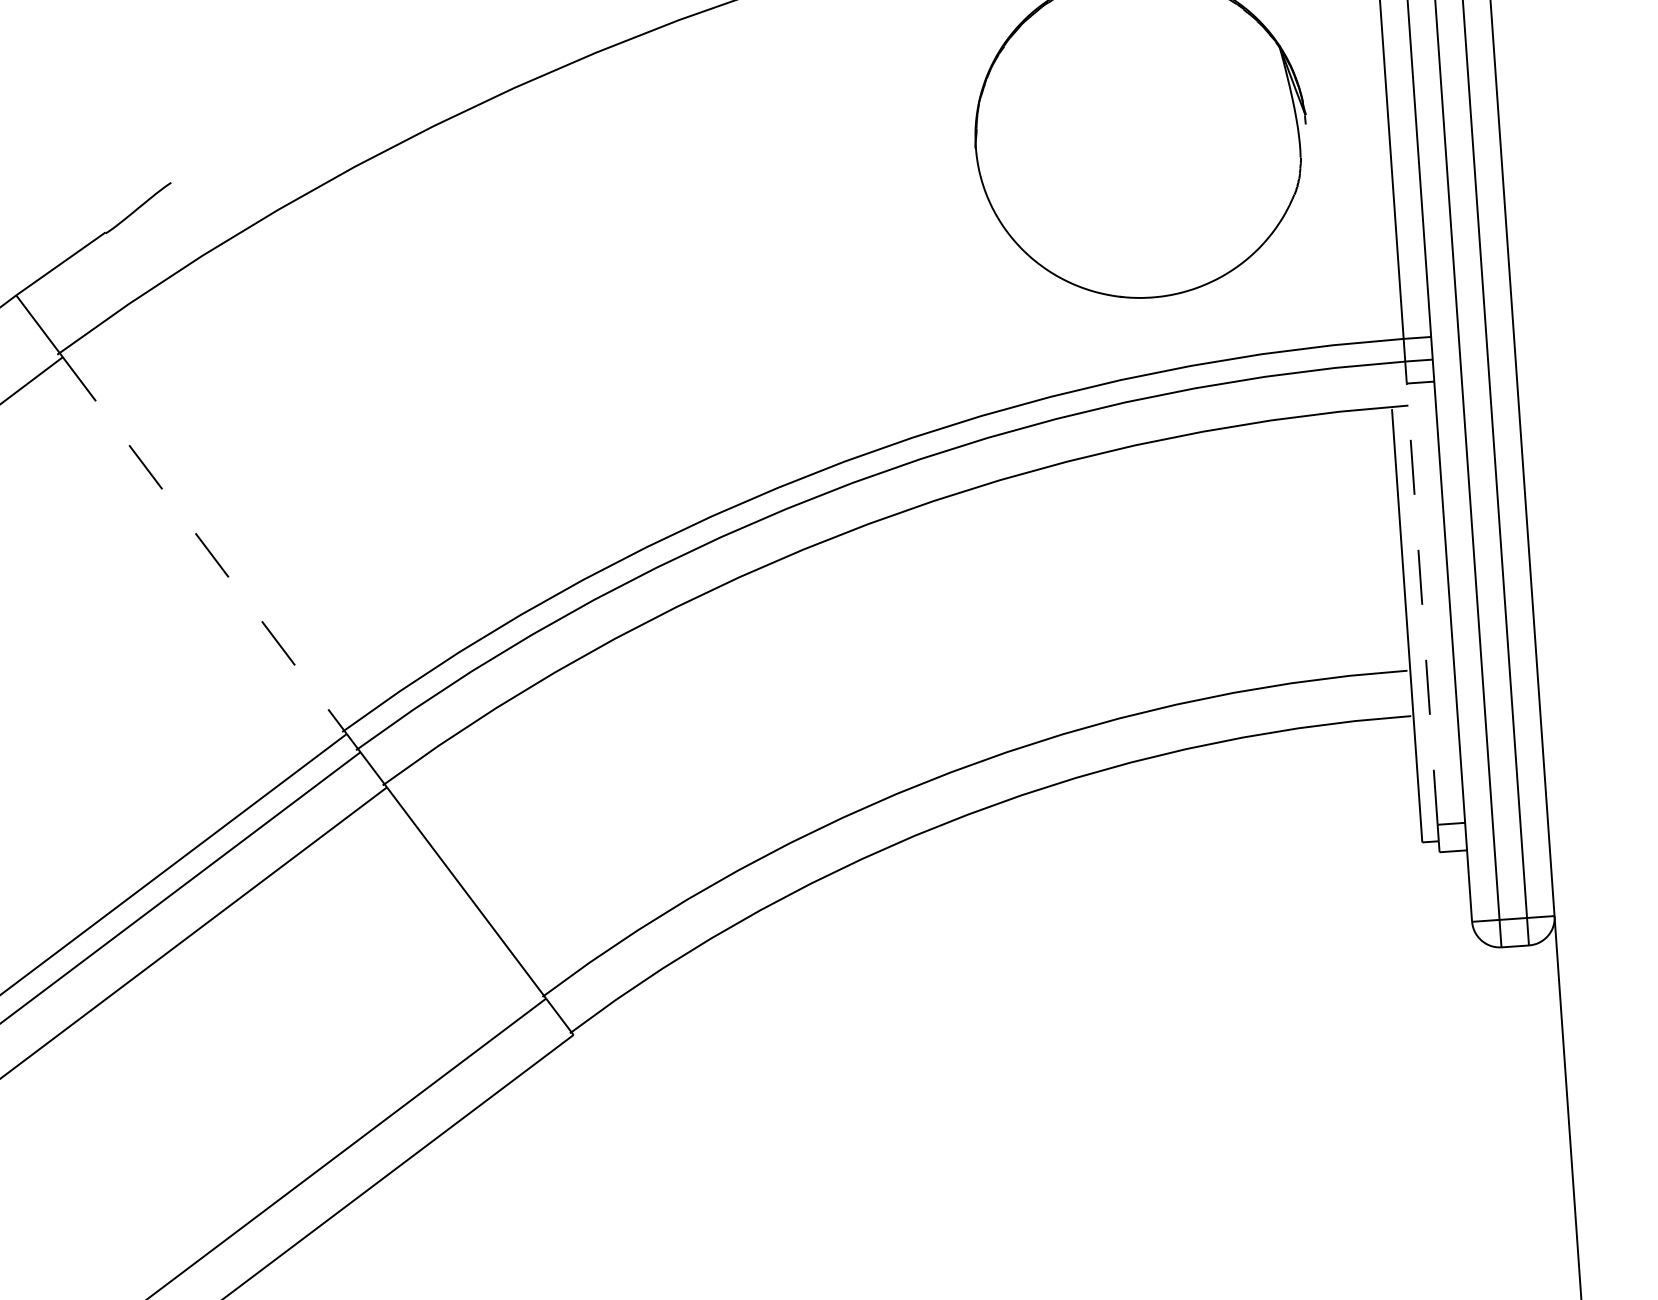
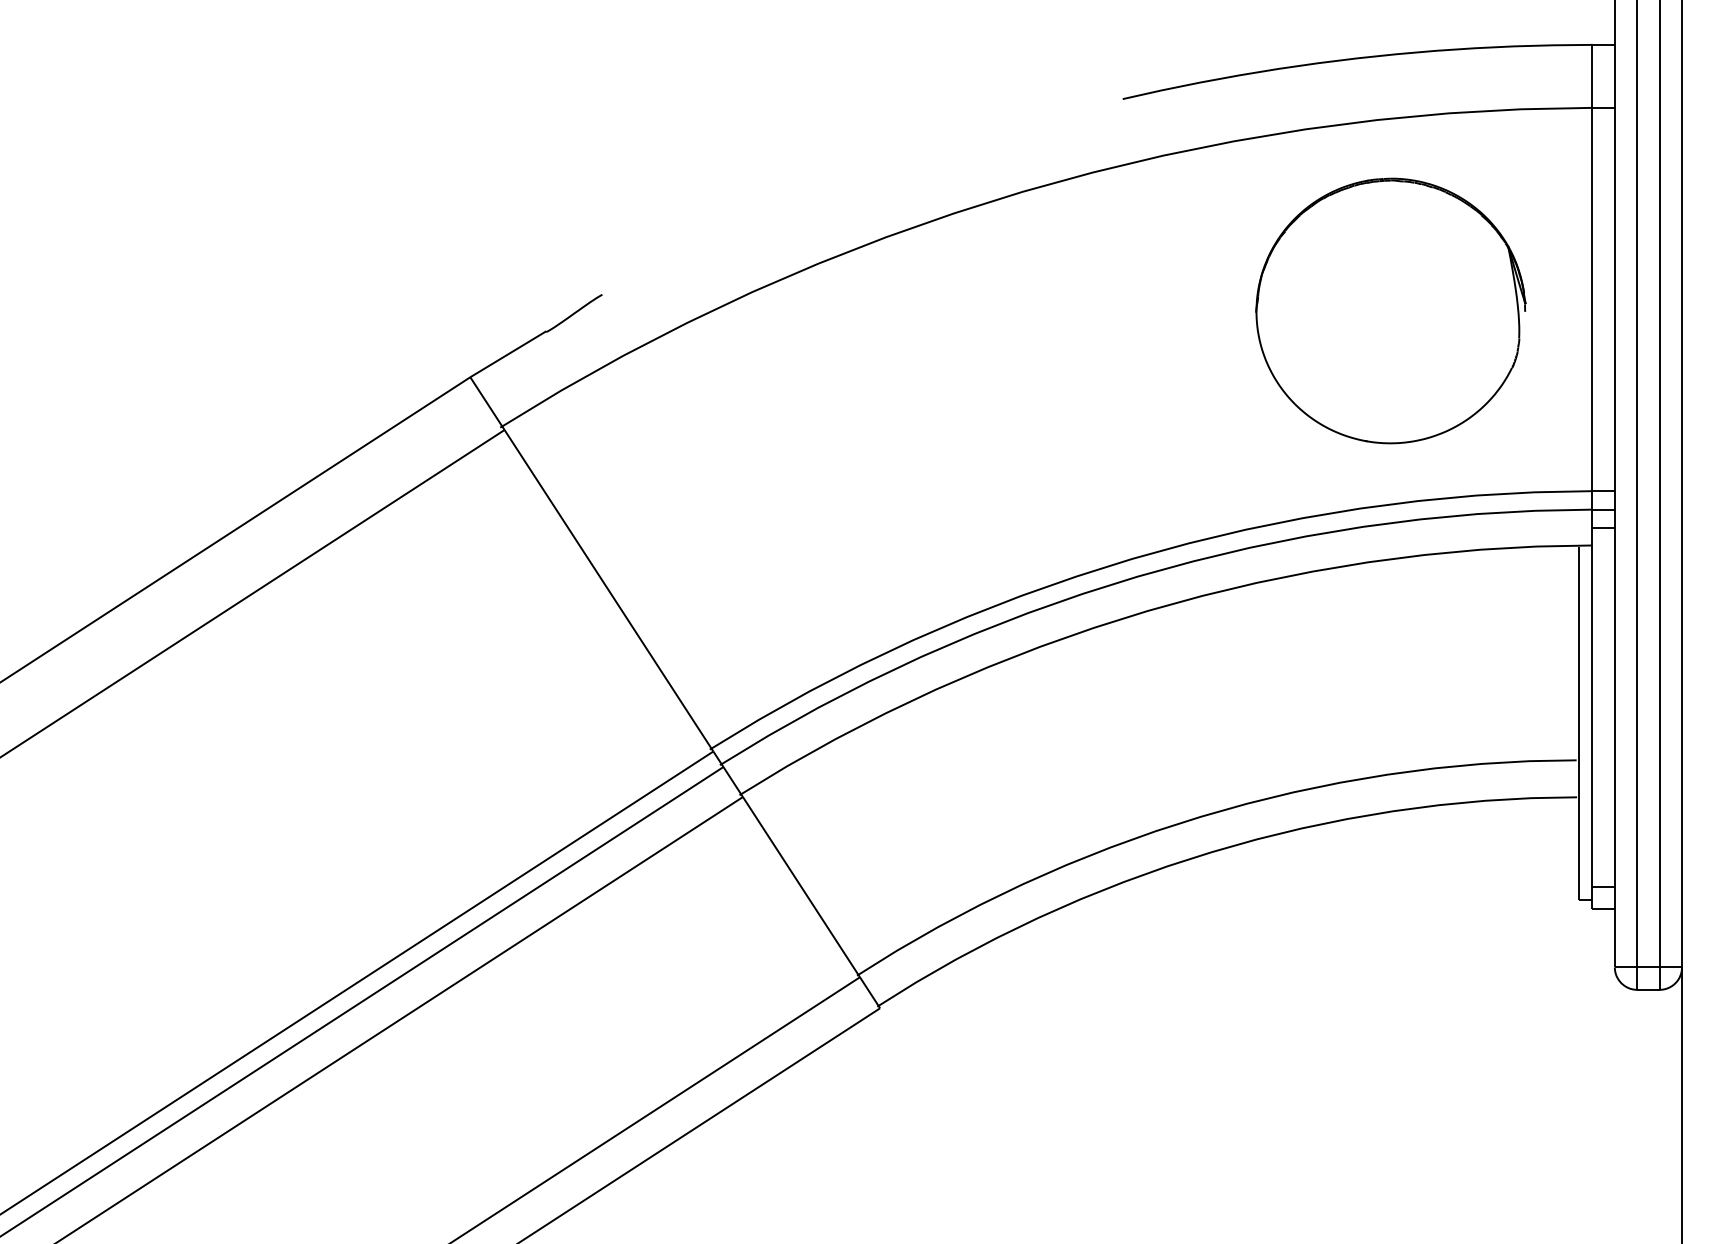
line: (204, 545) -> (608, 590), dashed -> solid
line: (1422, 604) -> (1592, 707), dashed -> solid

